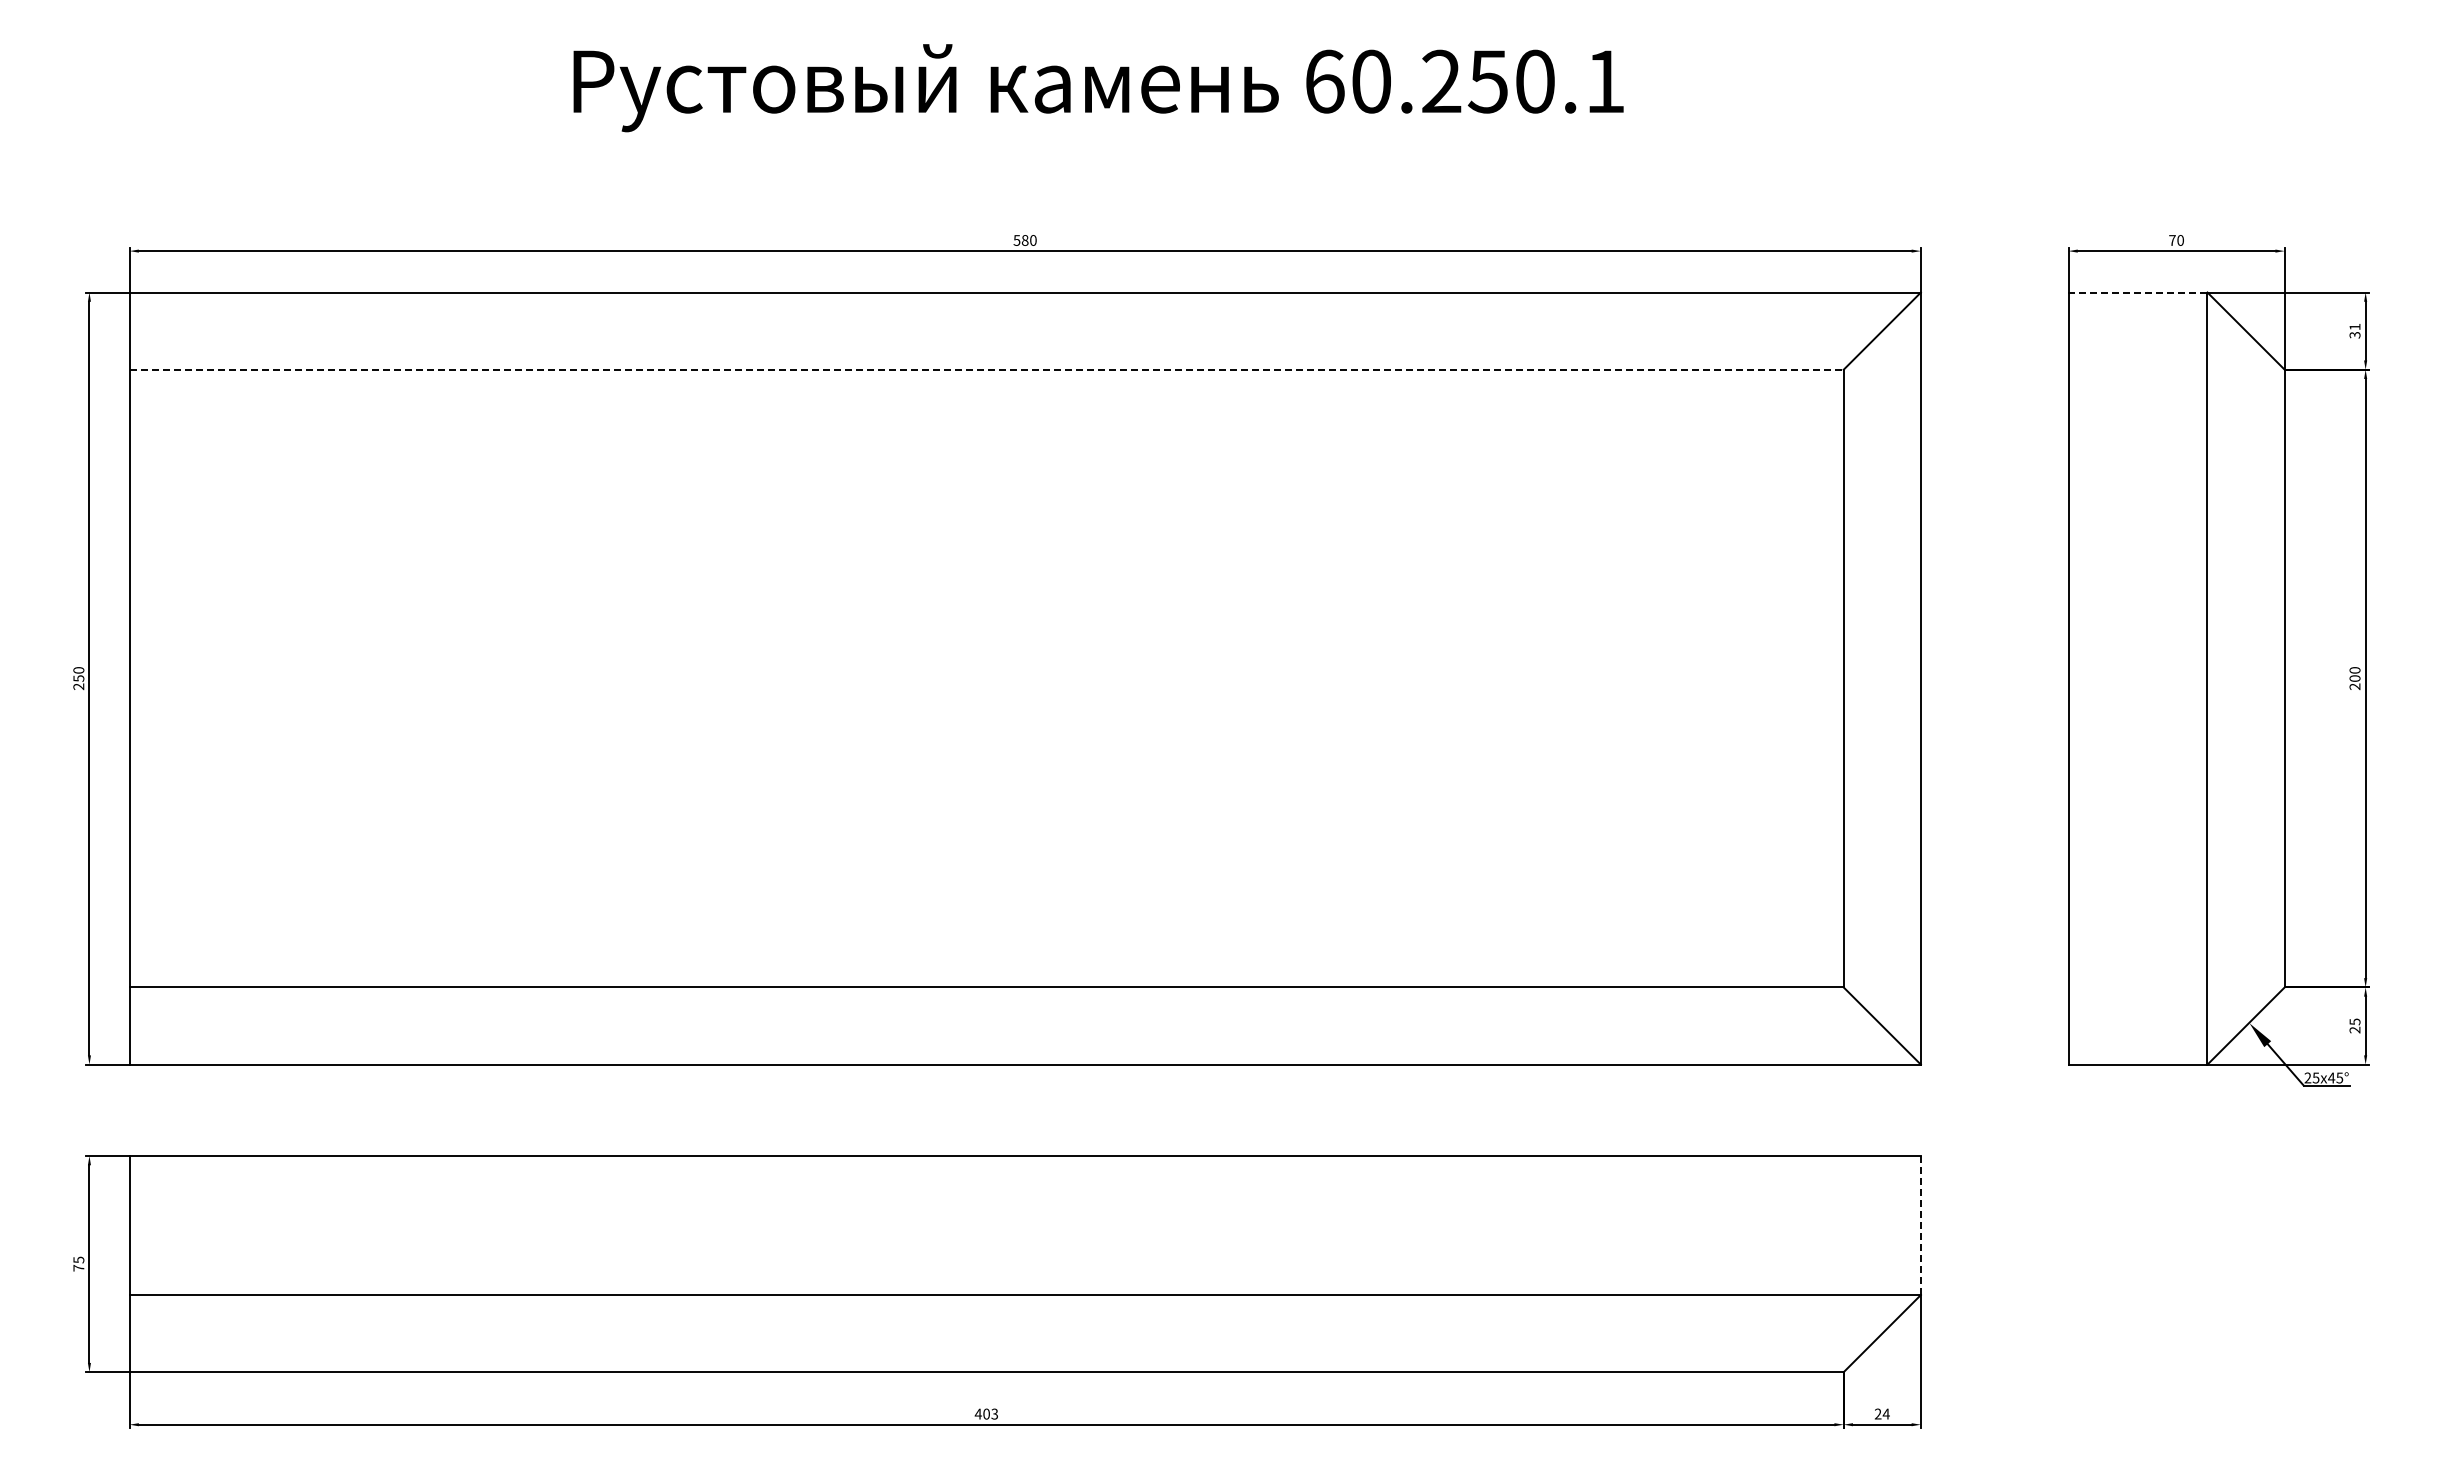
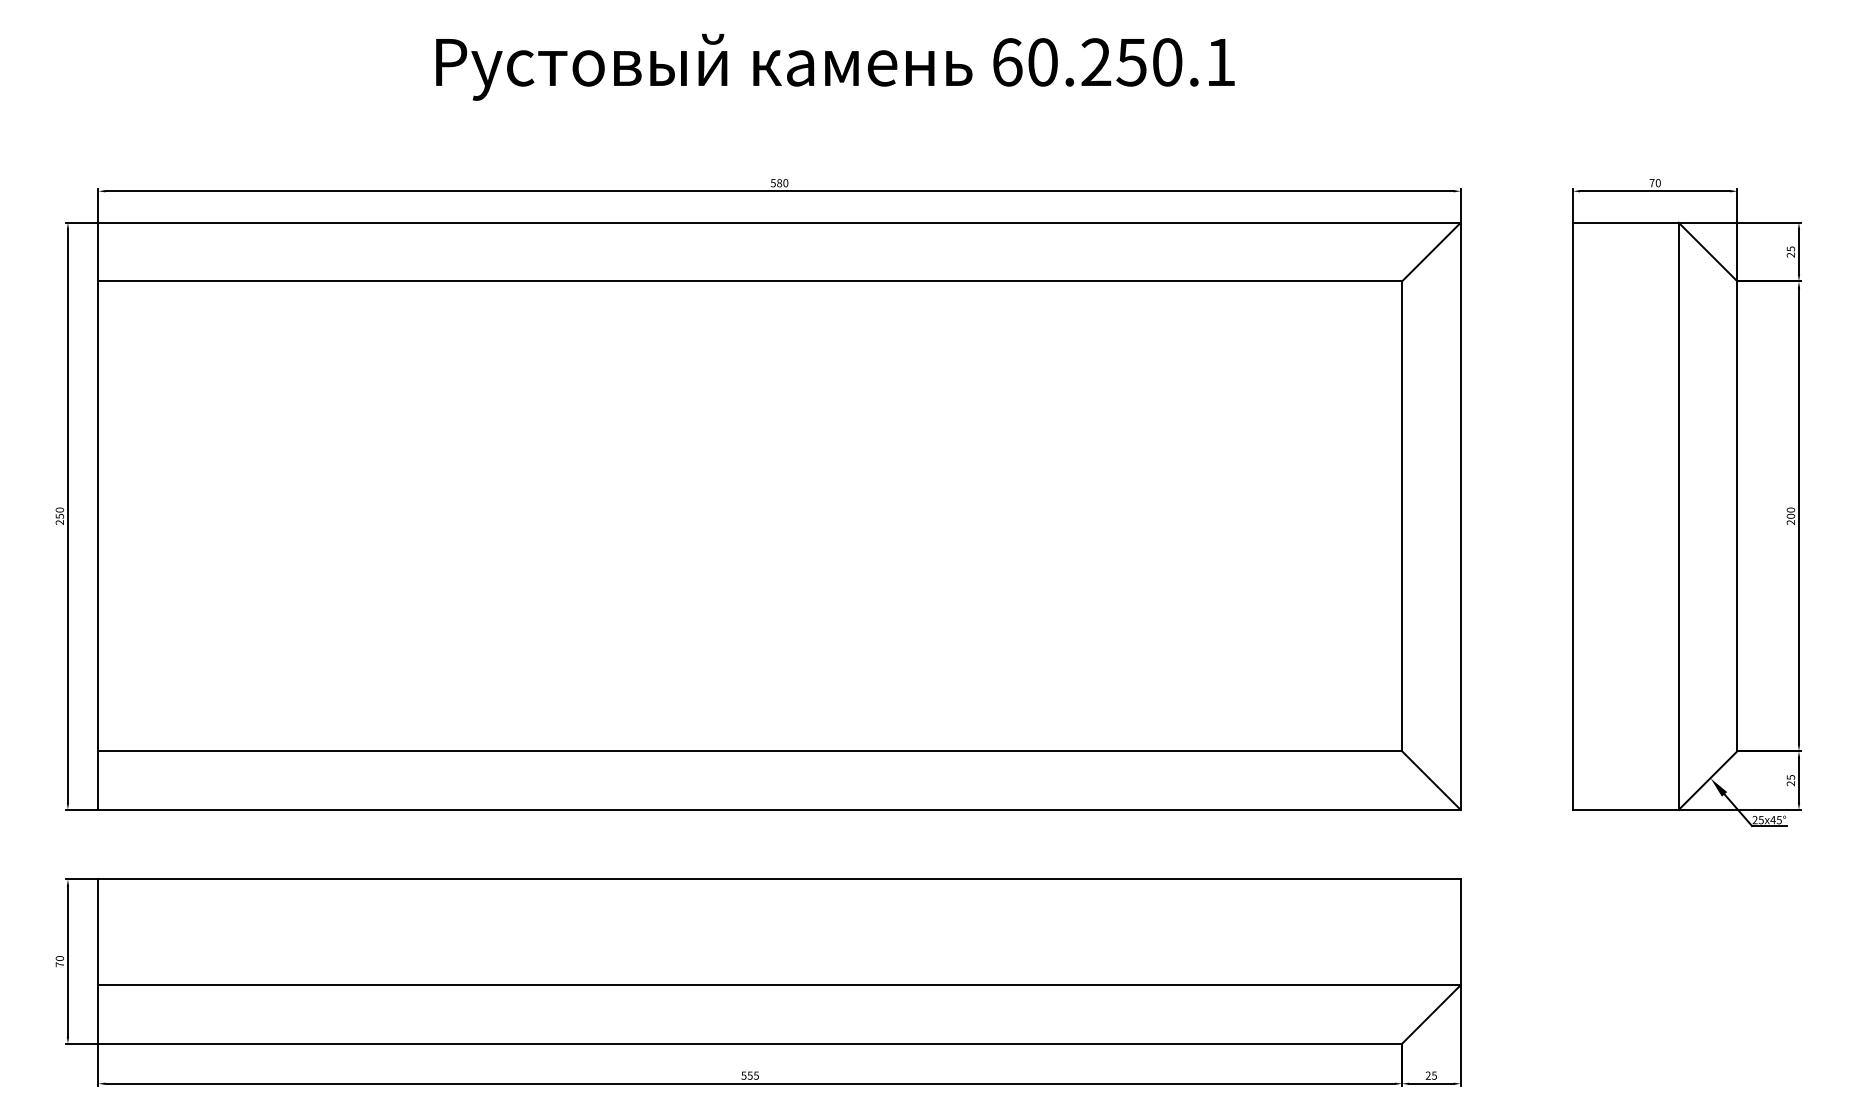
line: (2137, 292) -> (1625, 222), dashed -> solid
text: (2354, 330) -> (1790, 251), 31 -> 25
line: (987, 369) -> (750, 281), dashed -> solid
line: (1920, 1226) -> (1460, 933), dashed -> solid
text: (78, 1259) -> (59, 958), 75 -> 70
text: (986, 1413) -> (750, 1075), 403 -> 555
text: (1885, 1413) -> (1433, 1075), 24 -> 25

